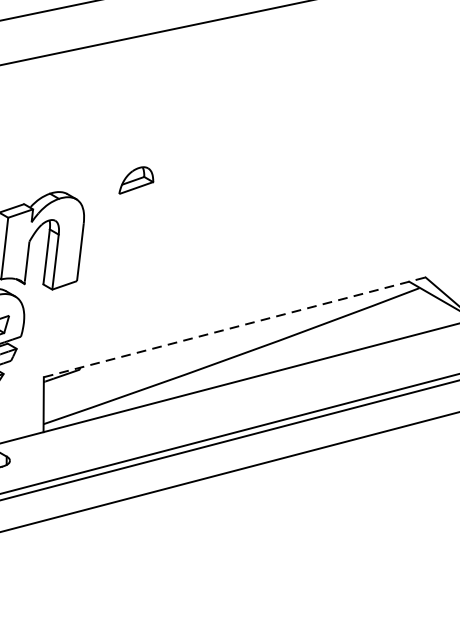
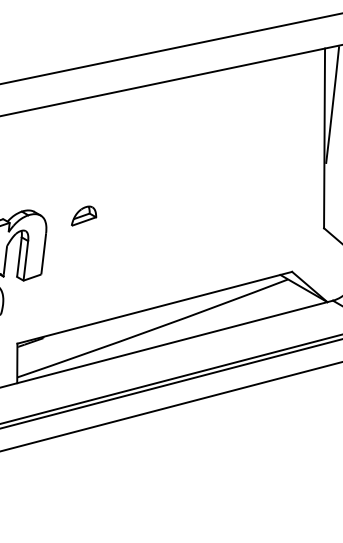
part: (137, 179) -> (84, 215), moved
line: (234, 326) -> (154, 307), dashed -> solid

